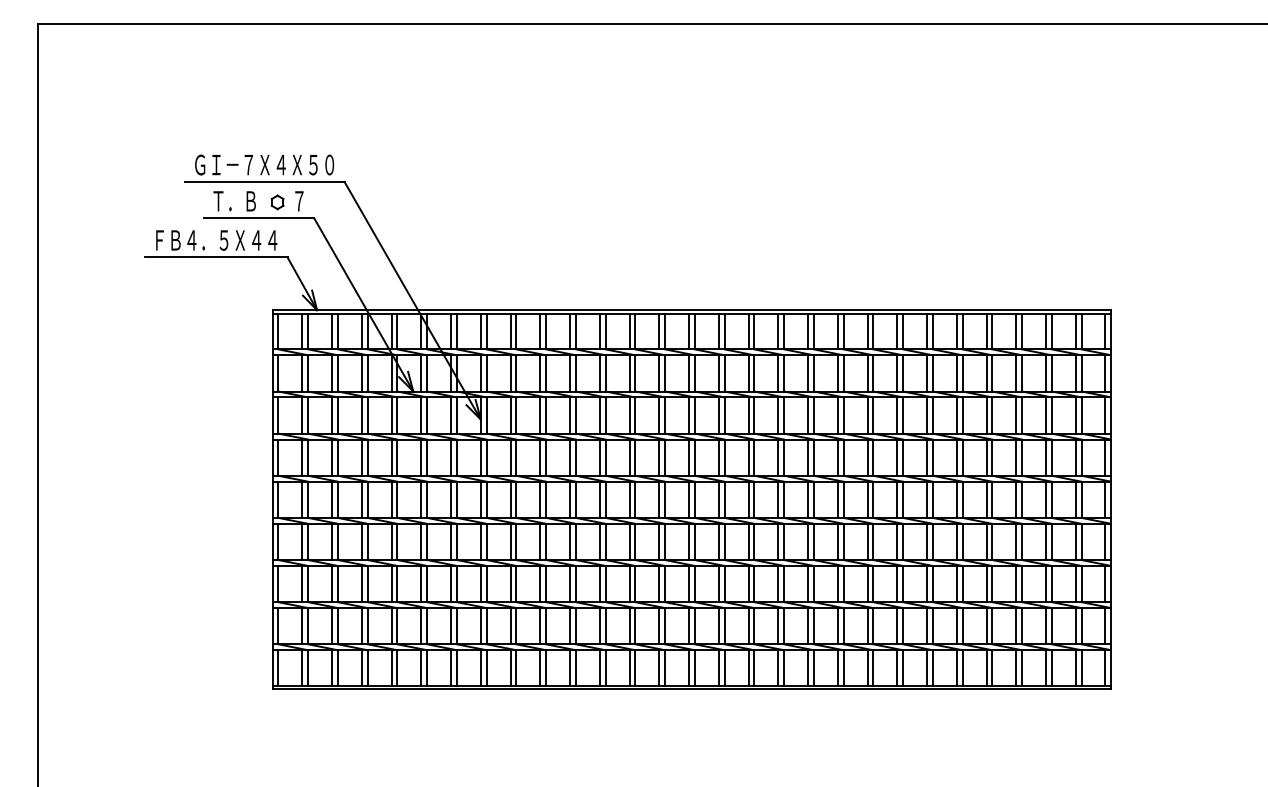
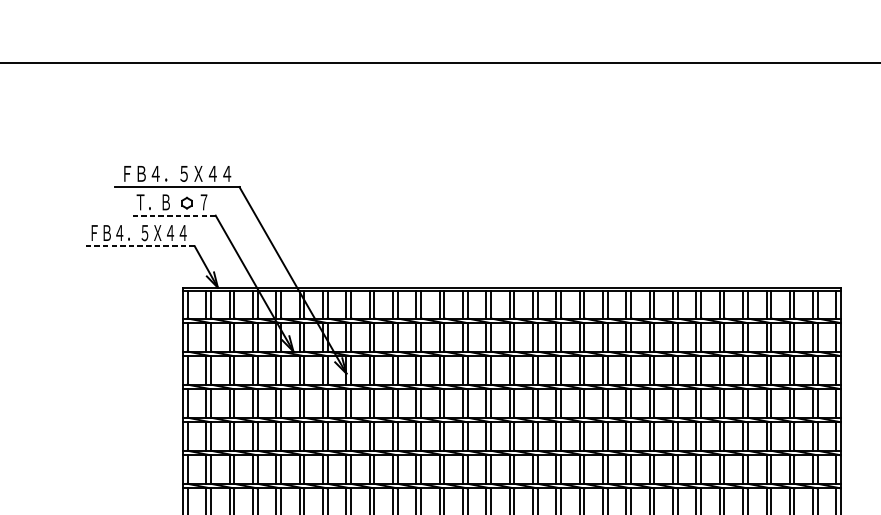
text: (264, 164) -> (176, 173), ＧＩ－７Ｘ４Ｘ５０ -> ＦＢ４．５Ｘ４４
line: (258, 218) -> (171, 215), solid -> dashed
line: (215, 257) -> (138, 246), solid -> dashed

